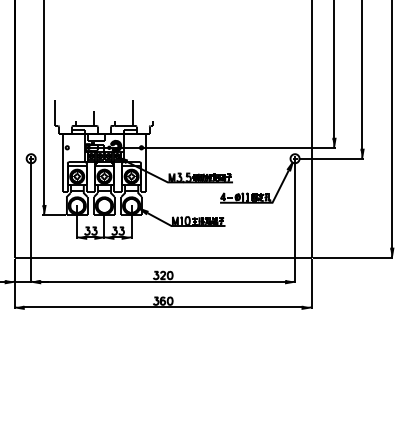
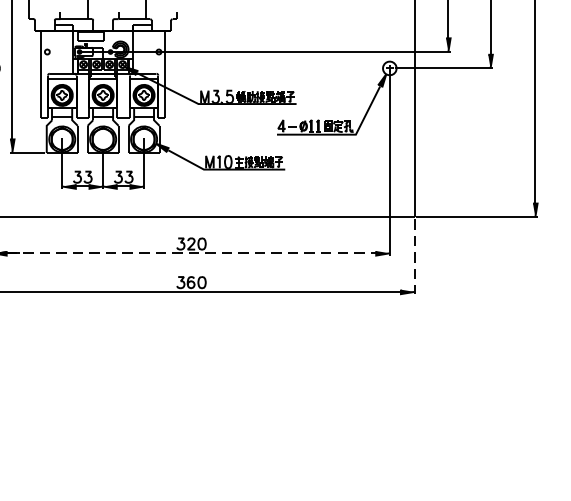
line: (163, 281) -> (191, 253), solid -> dashed
line: (311, 283) -> (414, 256), solid -> dashed

